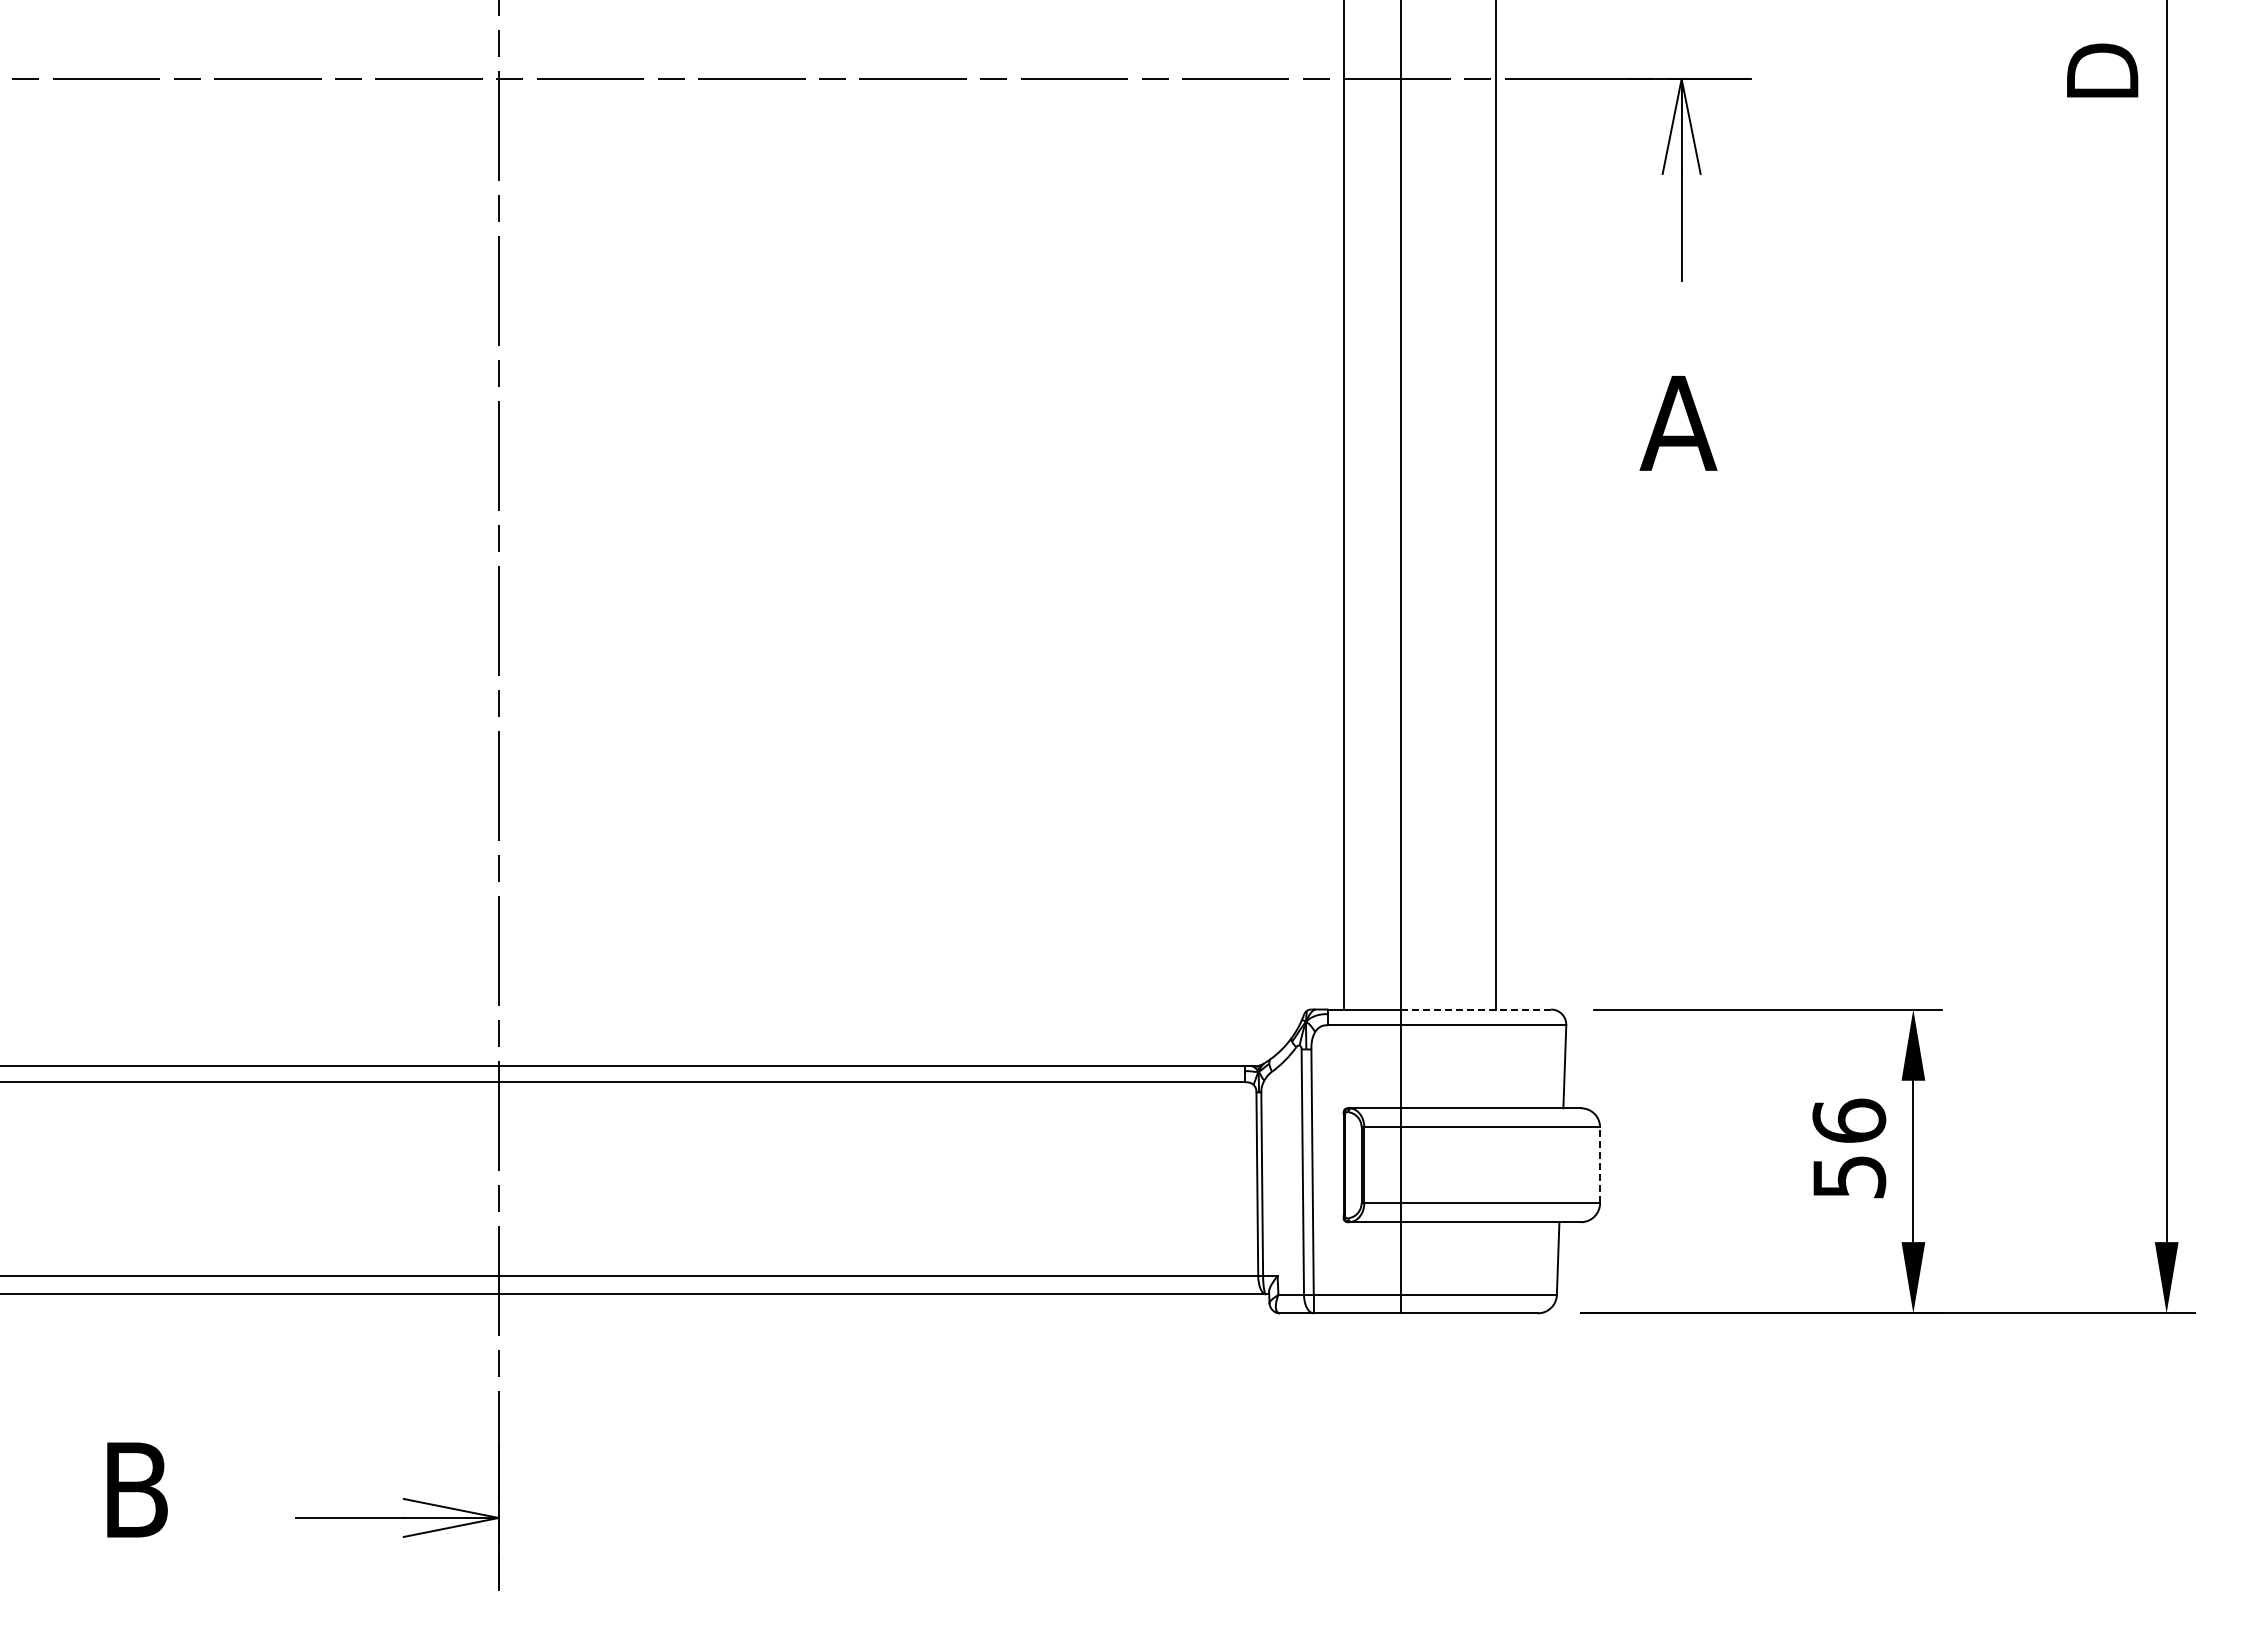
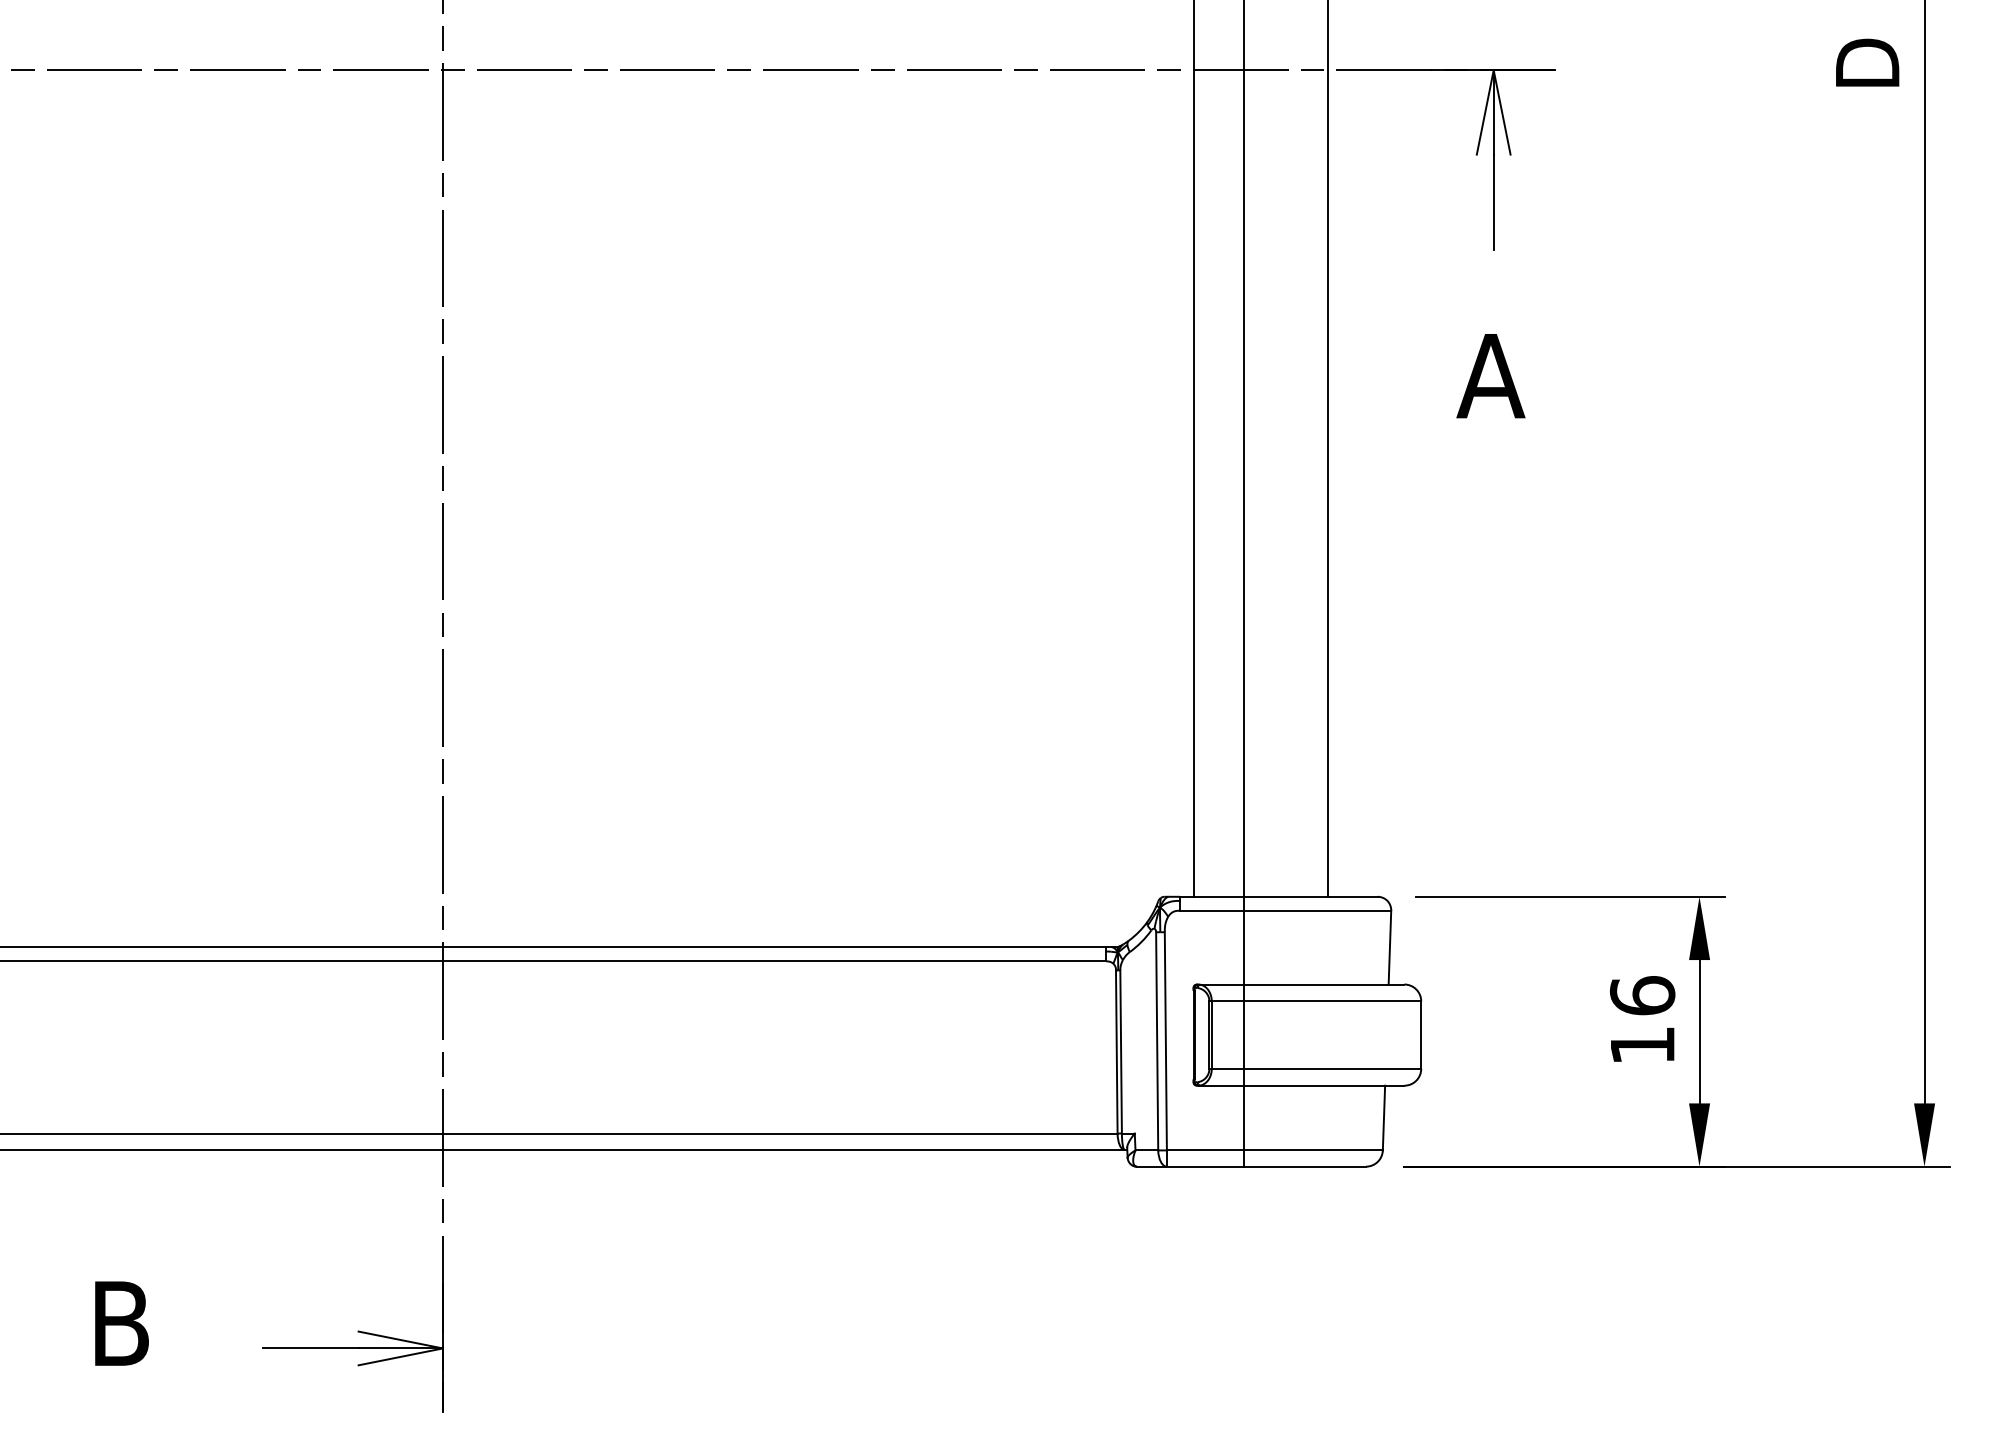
line: (1476, 1009) -> (1311, 896), dashed -> solid
line: (1600, 1165) -> (1421, 1035), dashed -> solid
text: (1849, 1177) -> (1642, 1046), 56 -> 16

